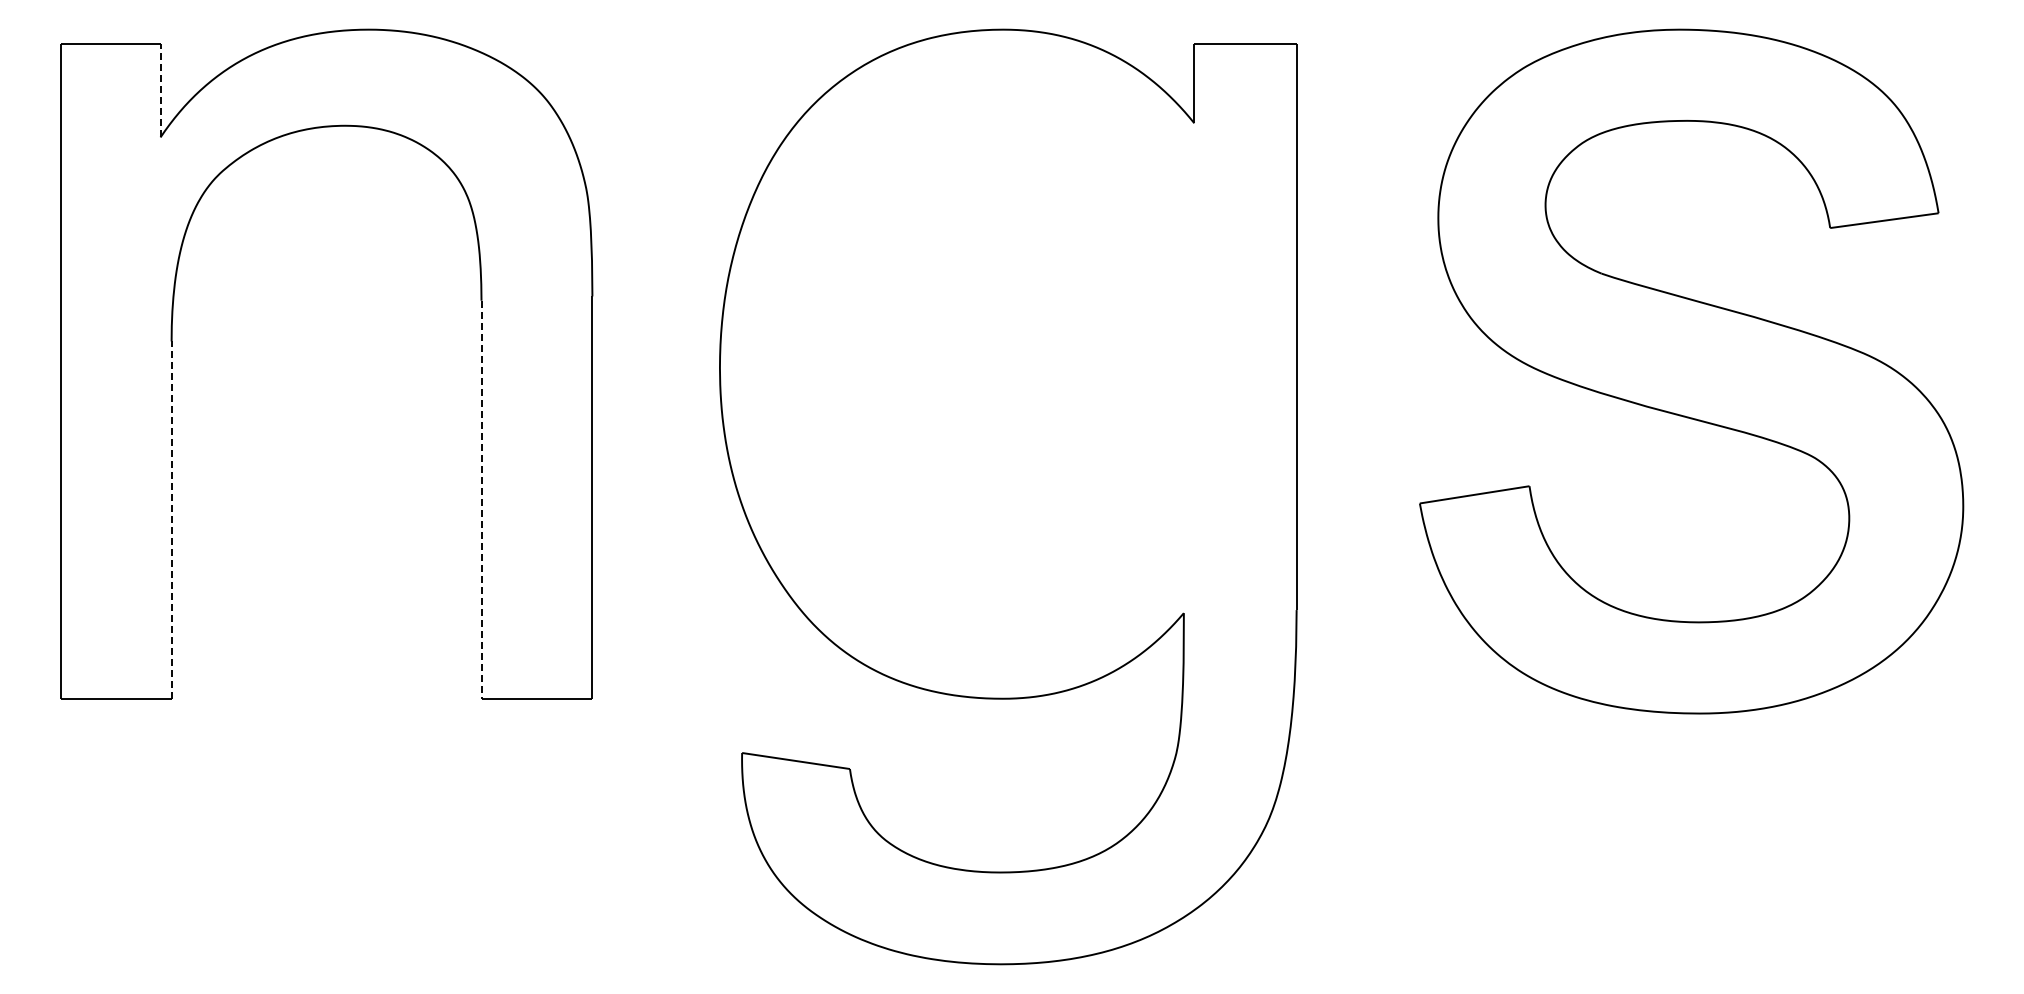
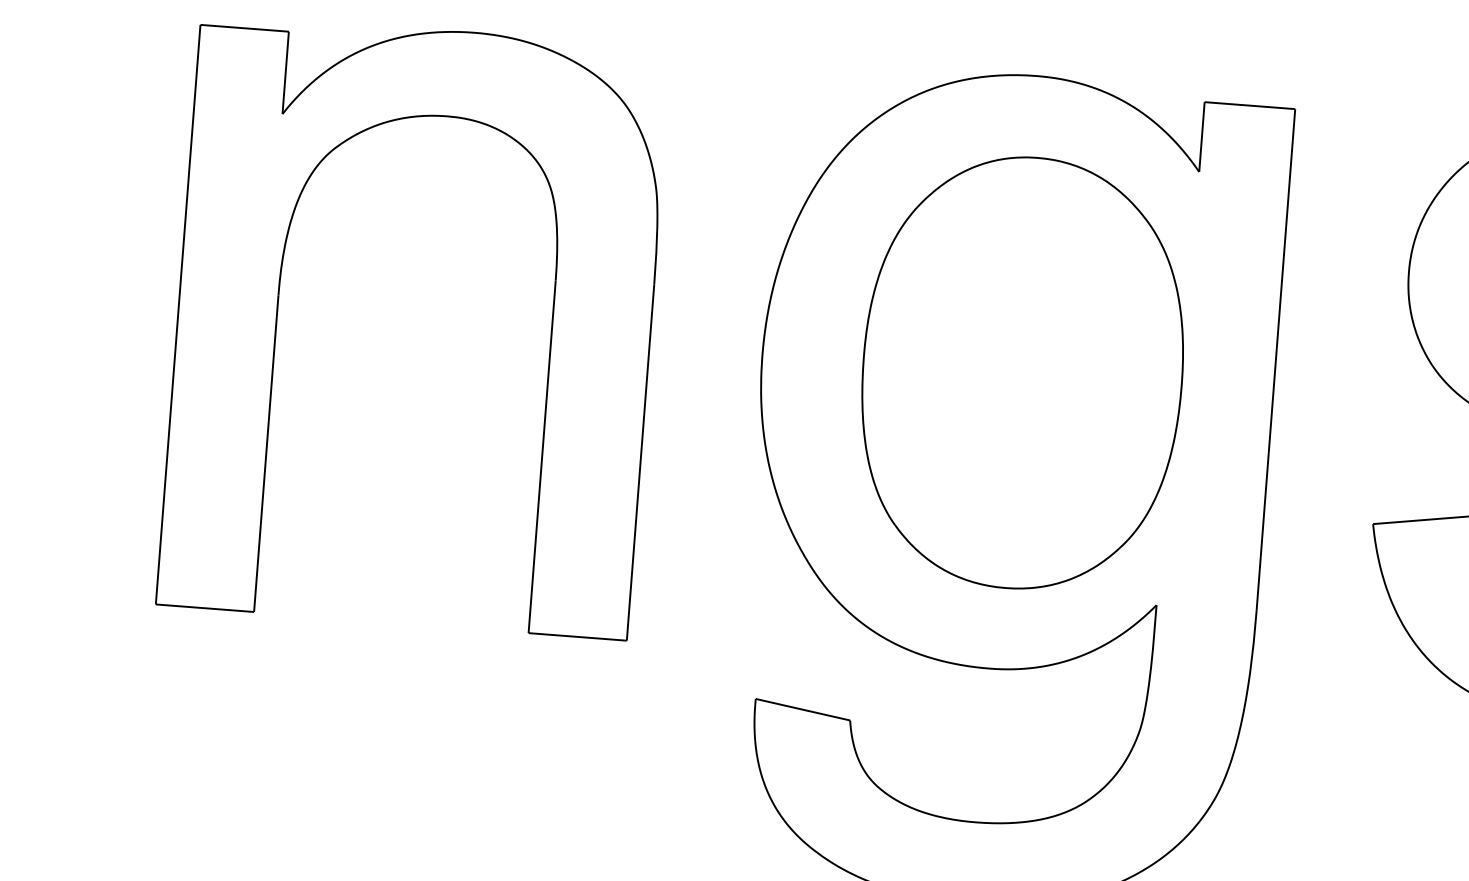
line: (160, 90) -> (285, 72), dashed -> solid
part: (1013, 363) -> (1022, 372), added
line: (481, 499) -> (542, 456), dashed -> solid
line: (171, 520) -> (266, 454), dashed -> solid

